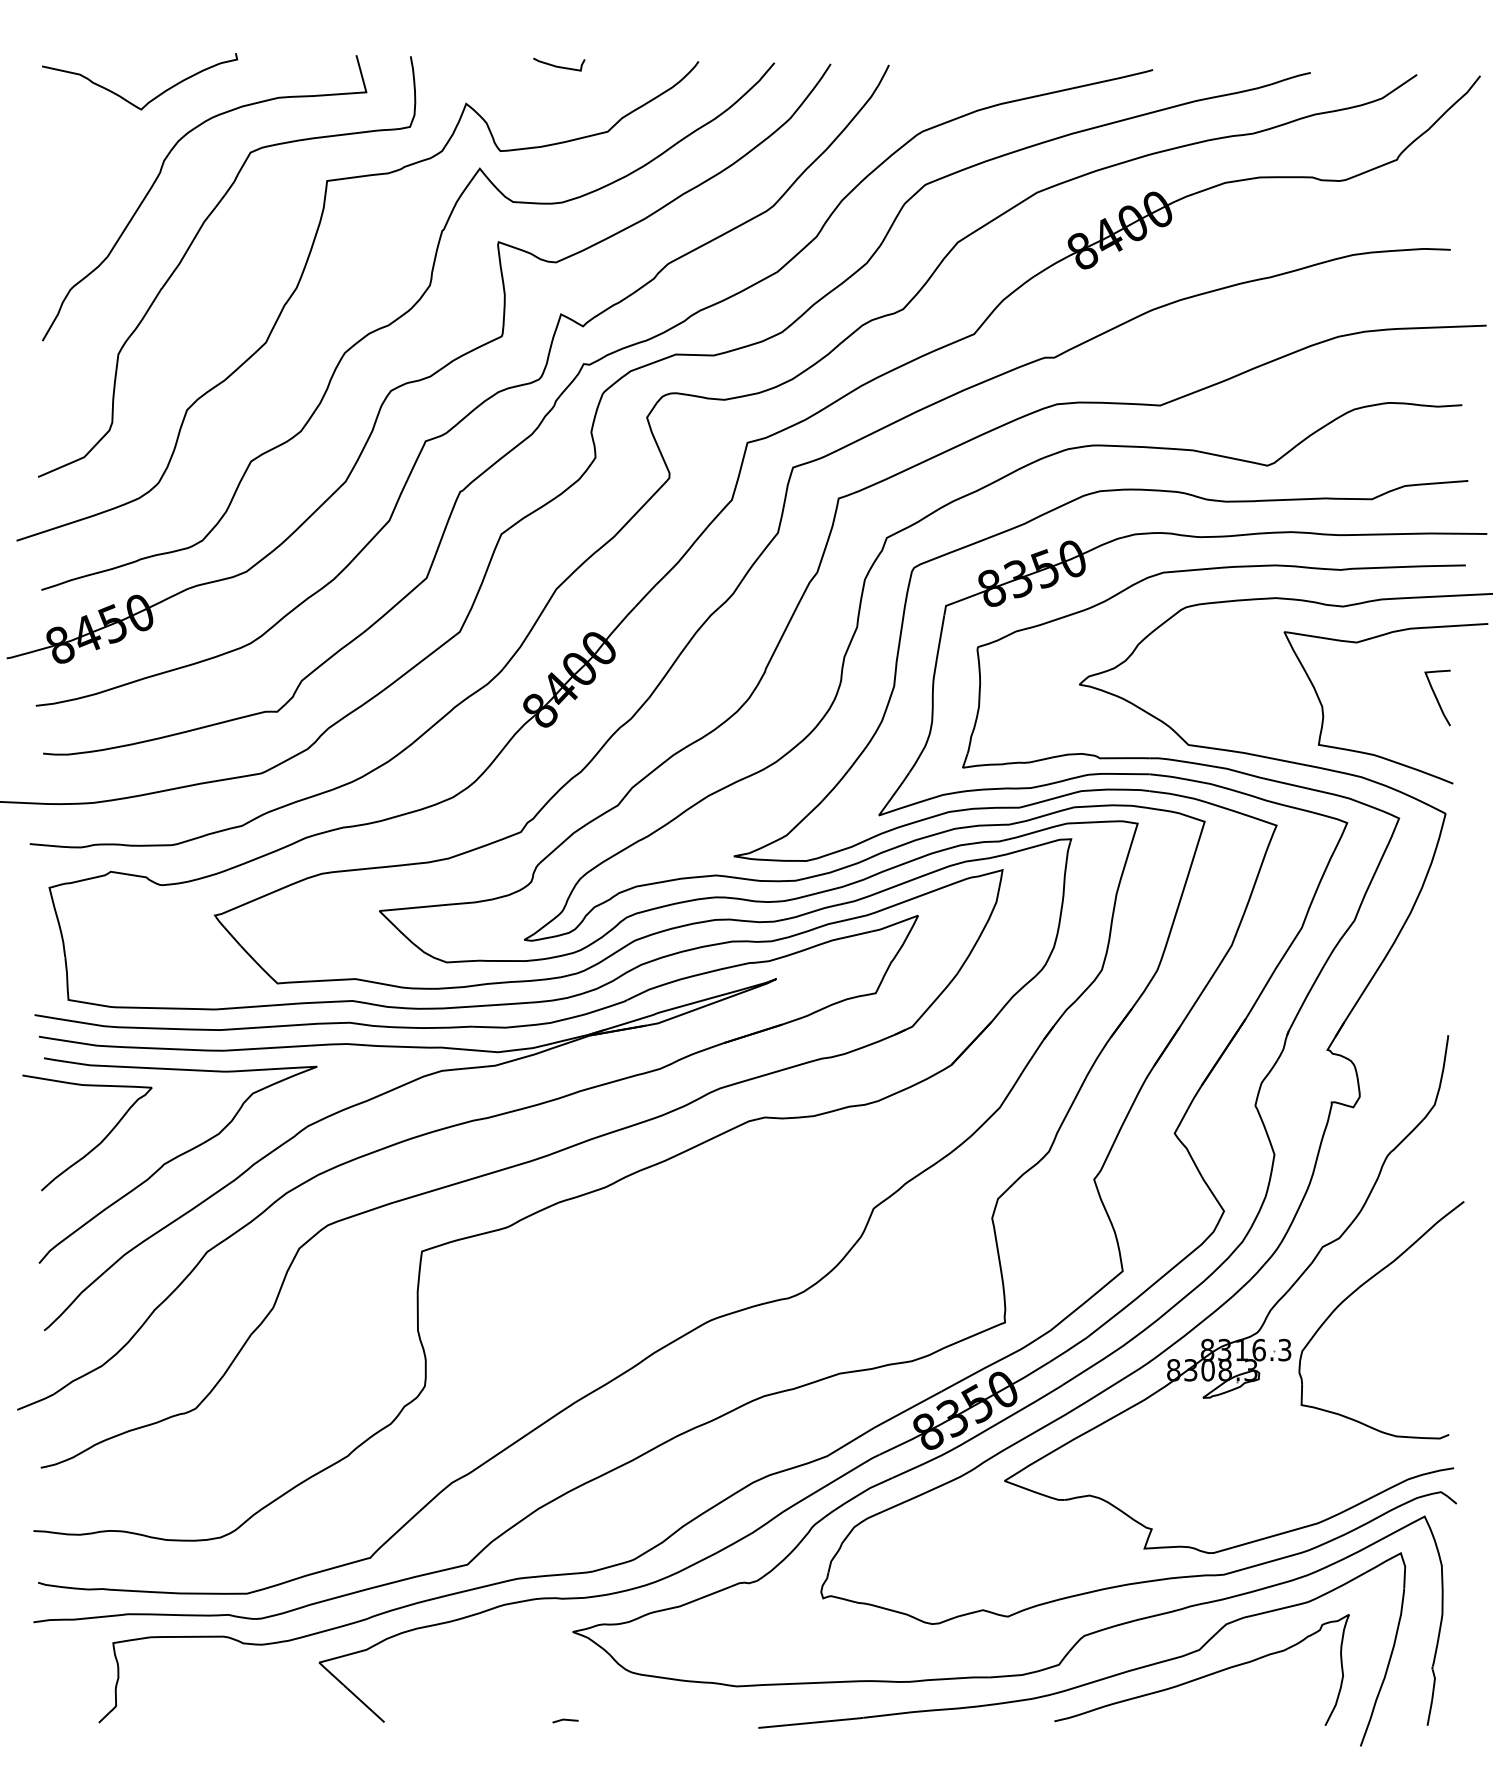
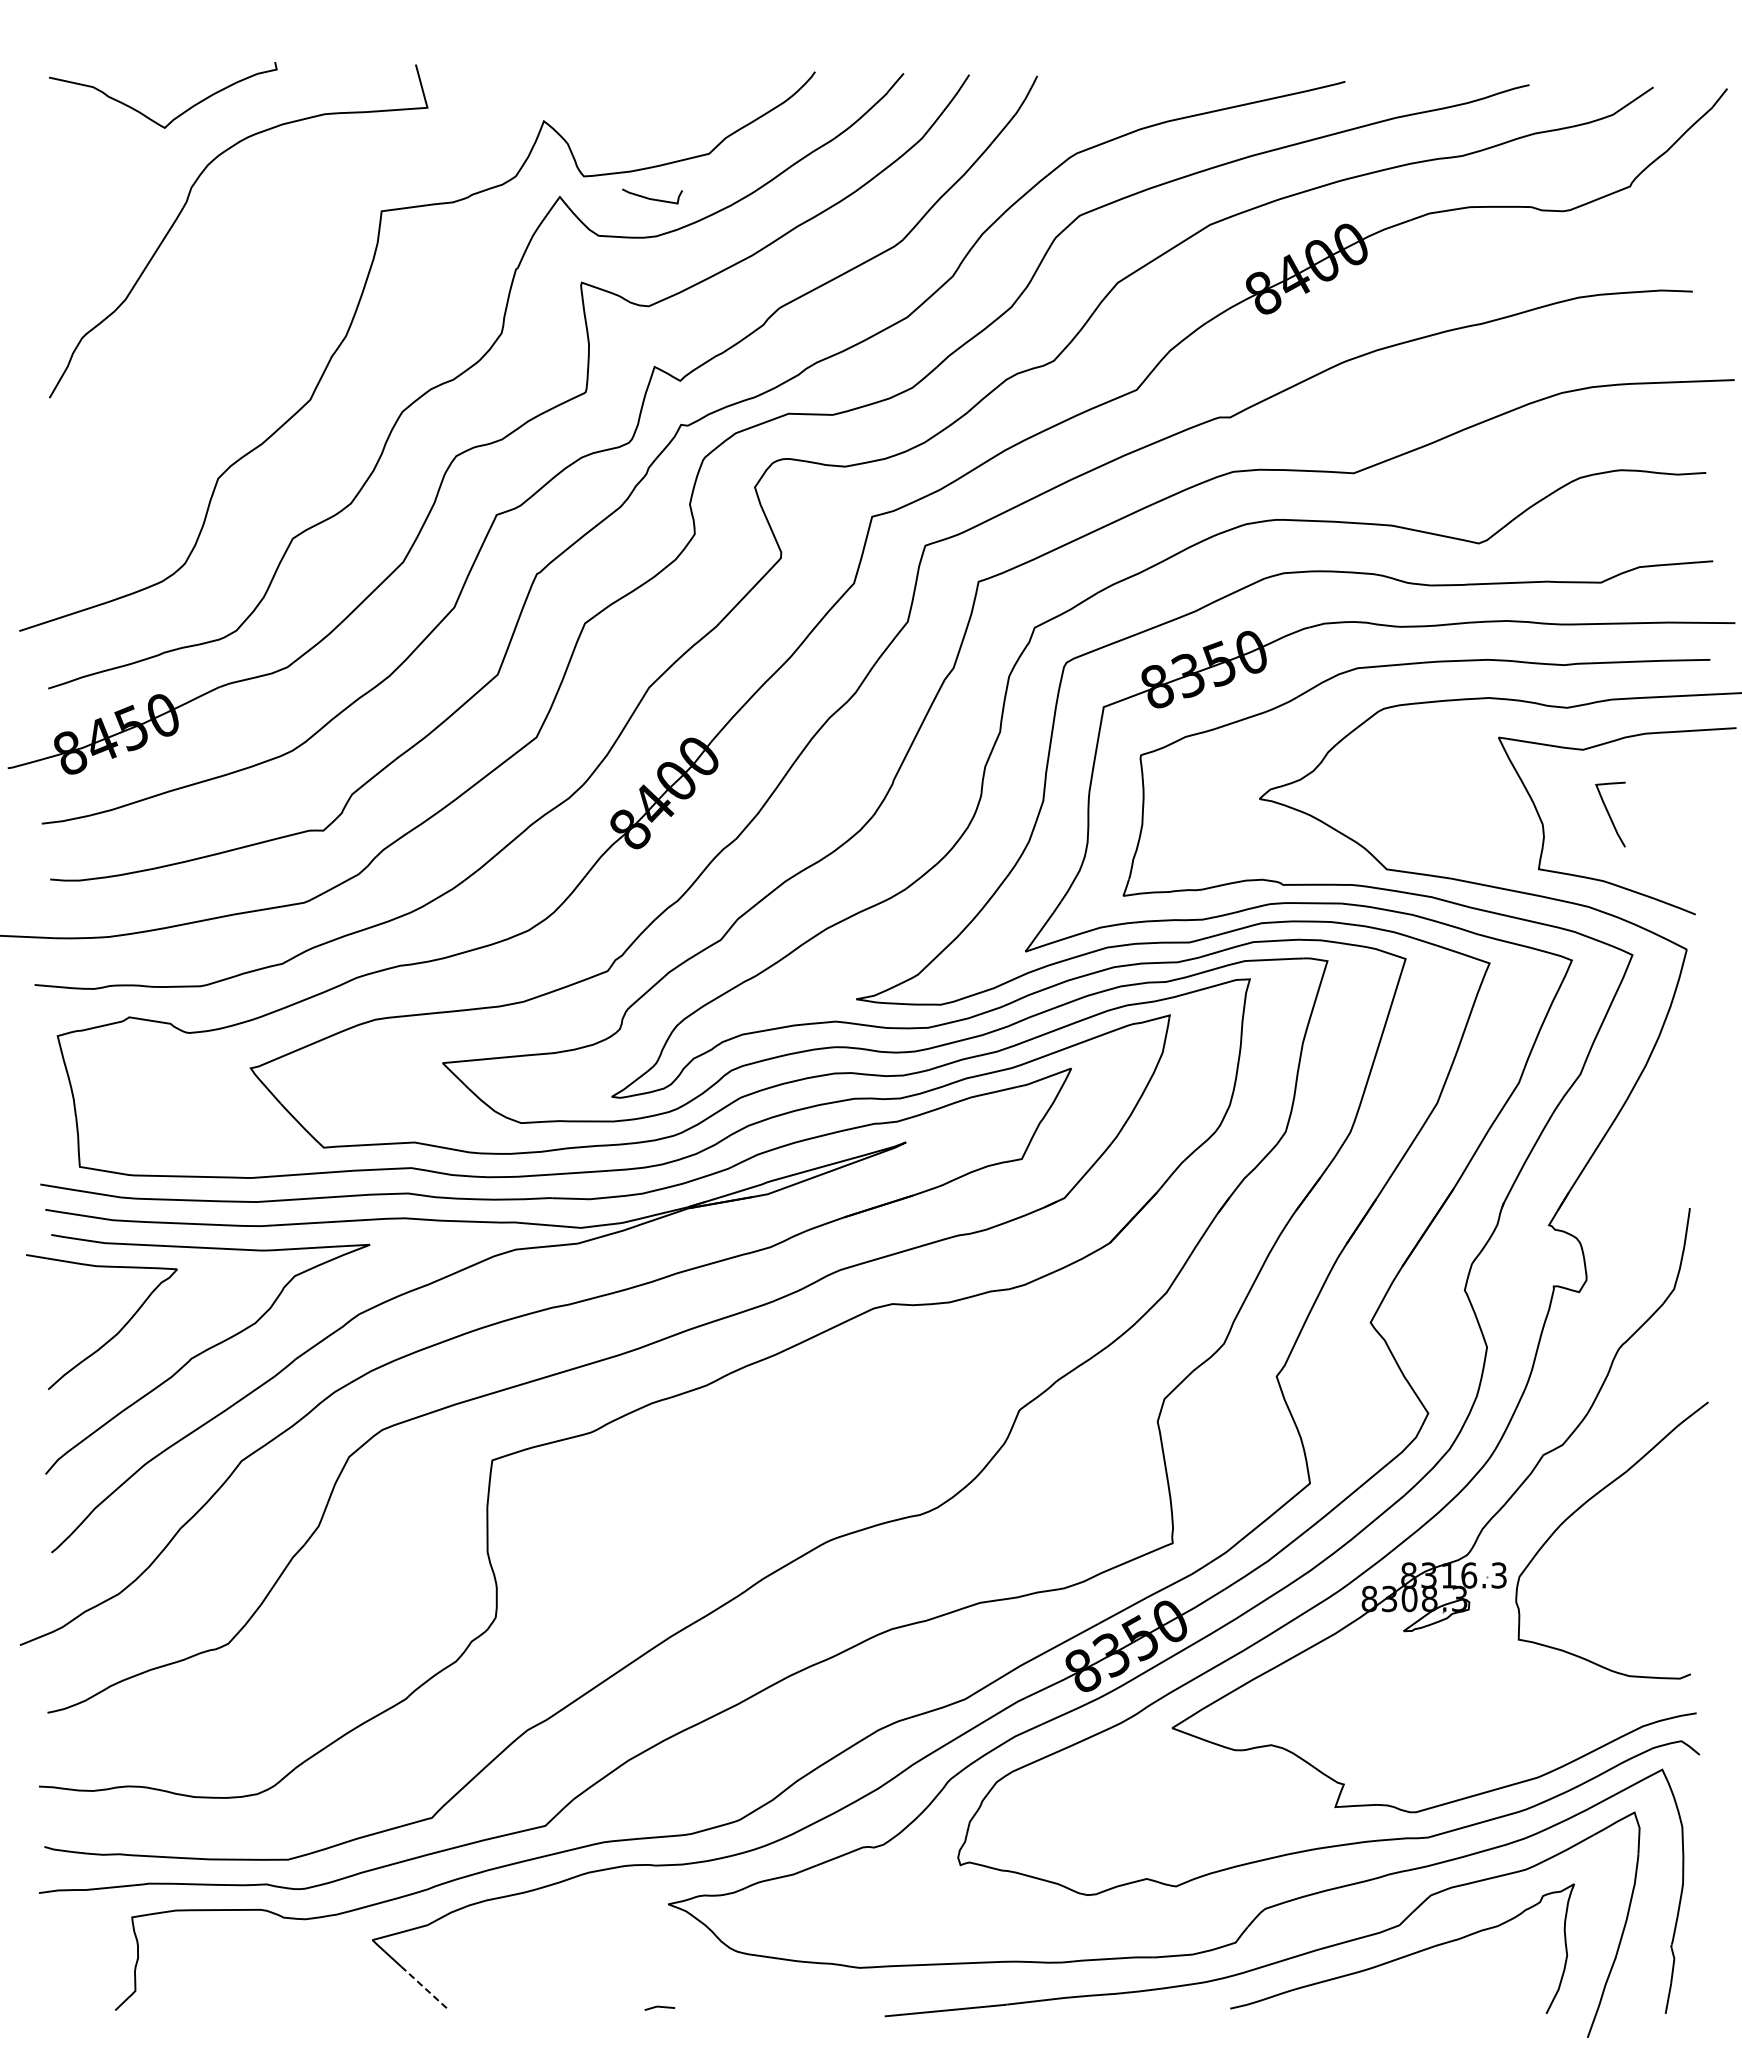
curve: (559, 66) -> (652, 198), moved
curve: (191, 245) -> (223, 286), removed
curve: (1436, 697) -> (1609, 814), moved
line: (364, 1704) -> (425, 1988), solid -> dashed

